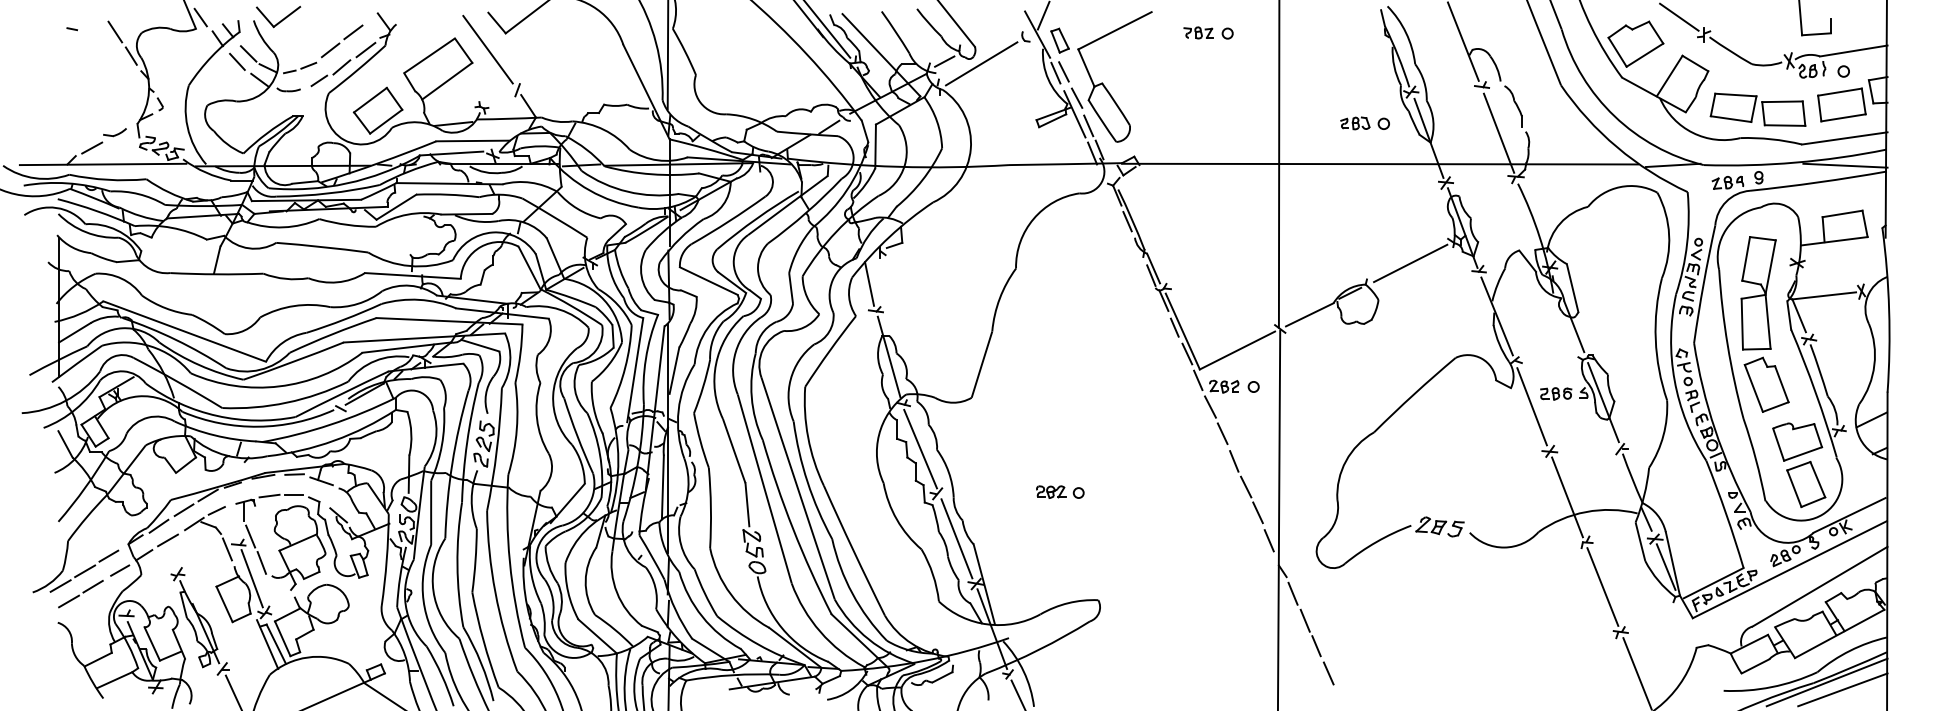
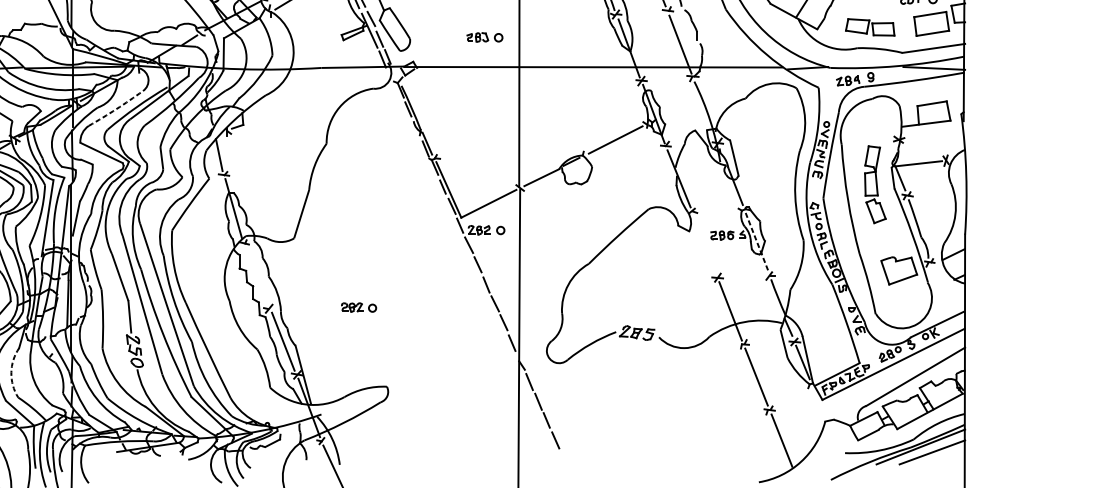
part: (1757, 109) -> (869, 27), size x0.7
part: (1364, 123) -> (484, 37), moved
arc: (729, 221) -> (116, 109), solid -> dashed
part: (1764, 324) -> (874, 184), size x0.6
line: (1603, 403) -> (757, 242), solid -> dashed
line: (1531, 406) -> (704, 244), removed
line: (920, 448) -> (256, 275), removed
part: (1806, 484) -> (905, 301), removed
arc: (585, 581) -> (11, 373), solid -> dashed

